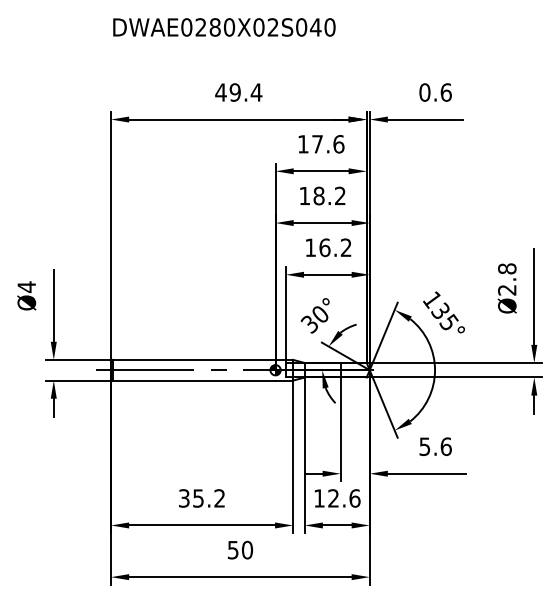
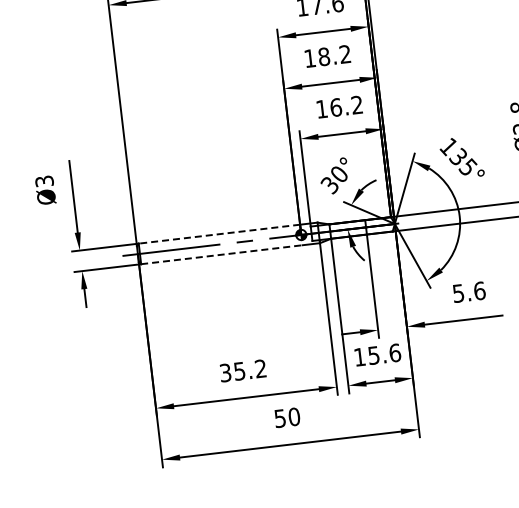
text: (26, 287) -> (44, 181), Ø4 -> Ø3
line: (193, 359) -> (218, 233), solid -> dashed
line: (194, 380) -> (221, 254), solid -> dashed
text: (333, 498) -> (373, 355), 12.6 -> 15.6

